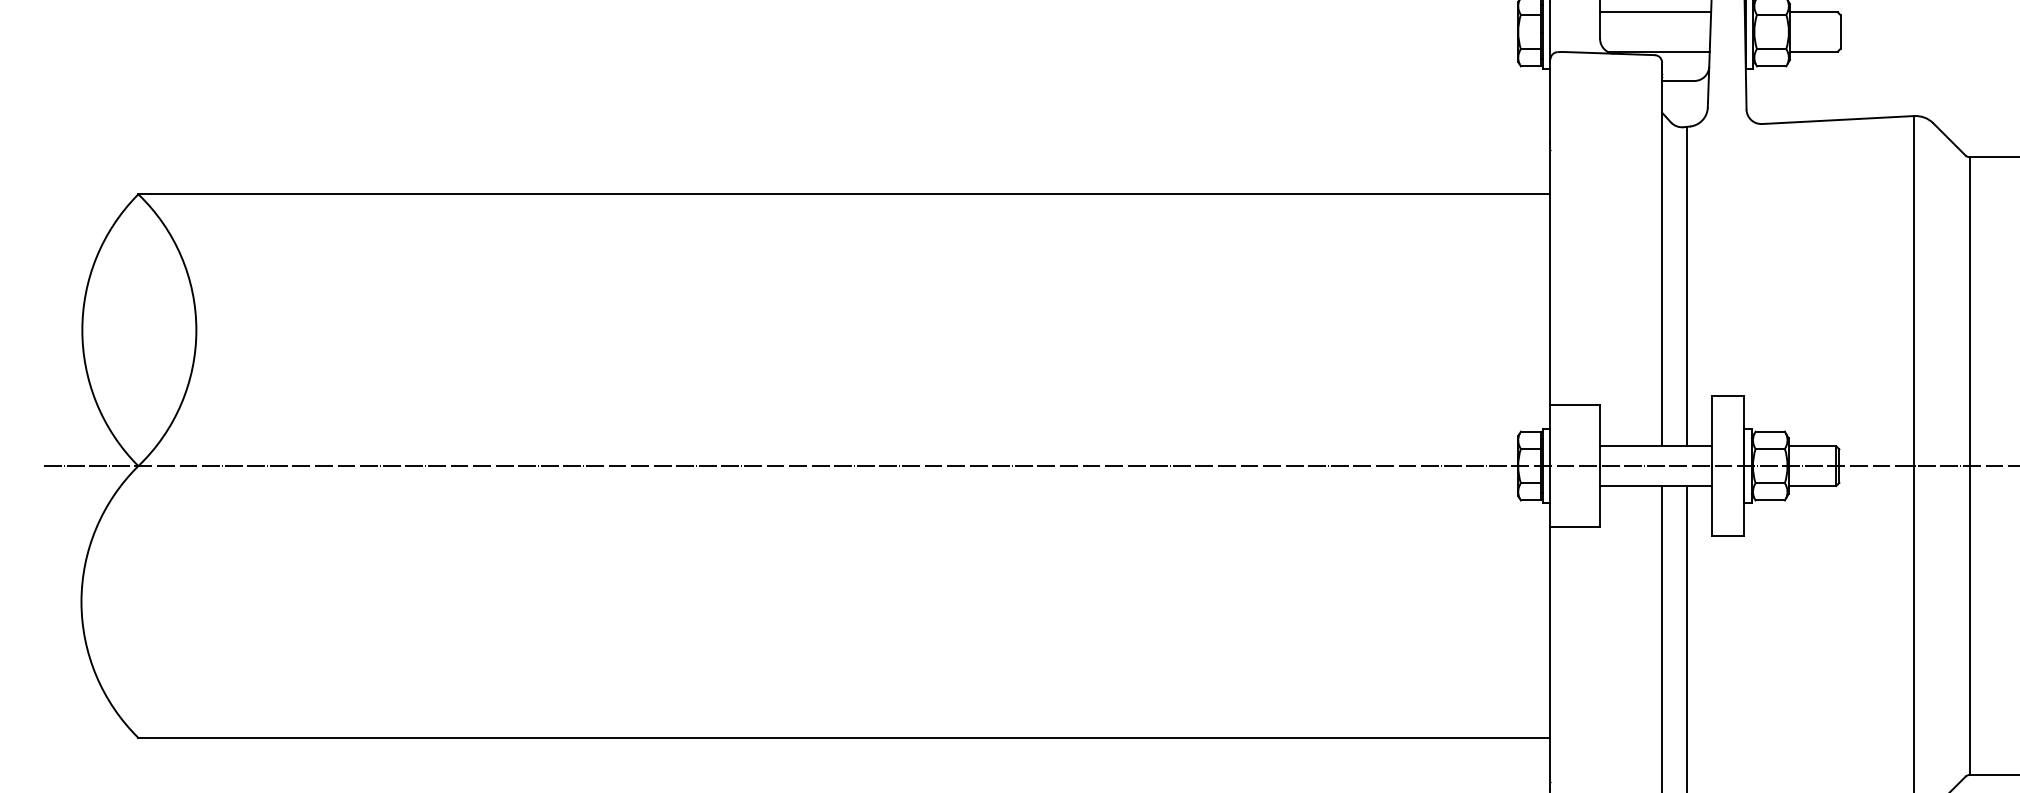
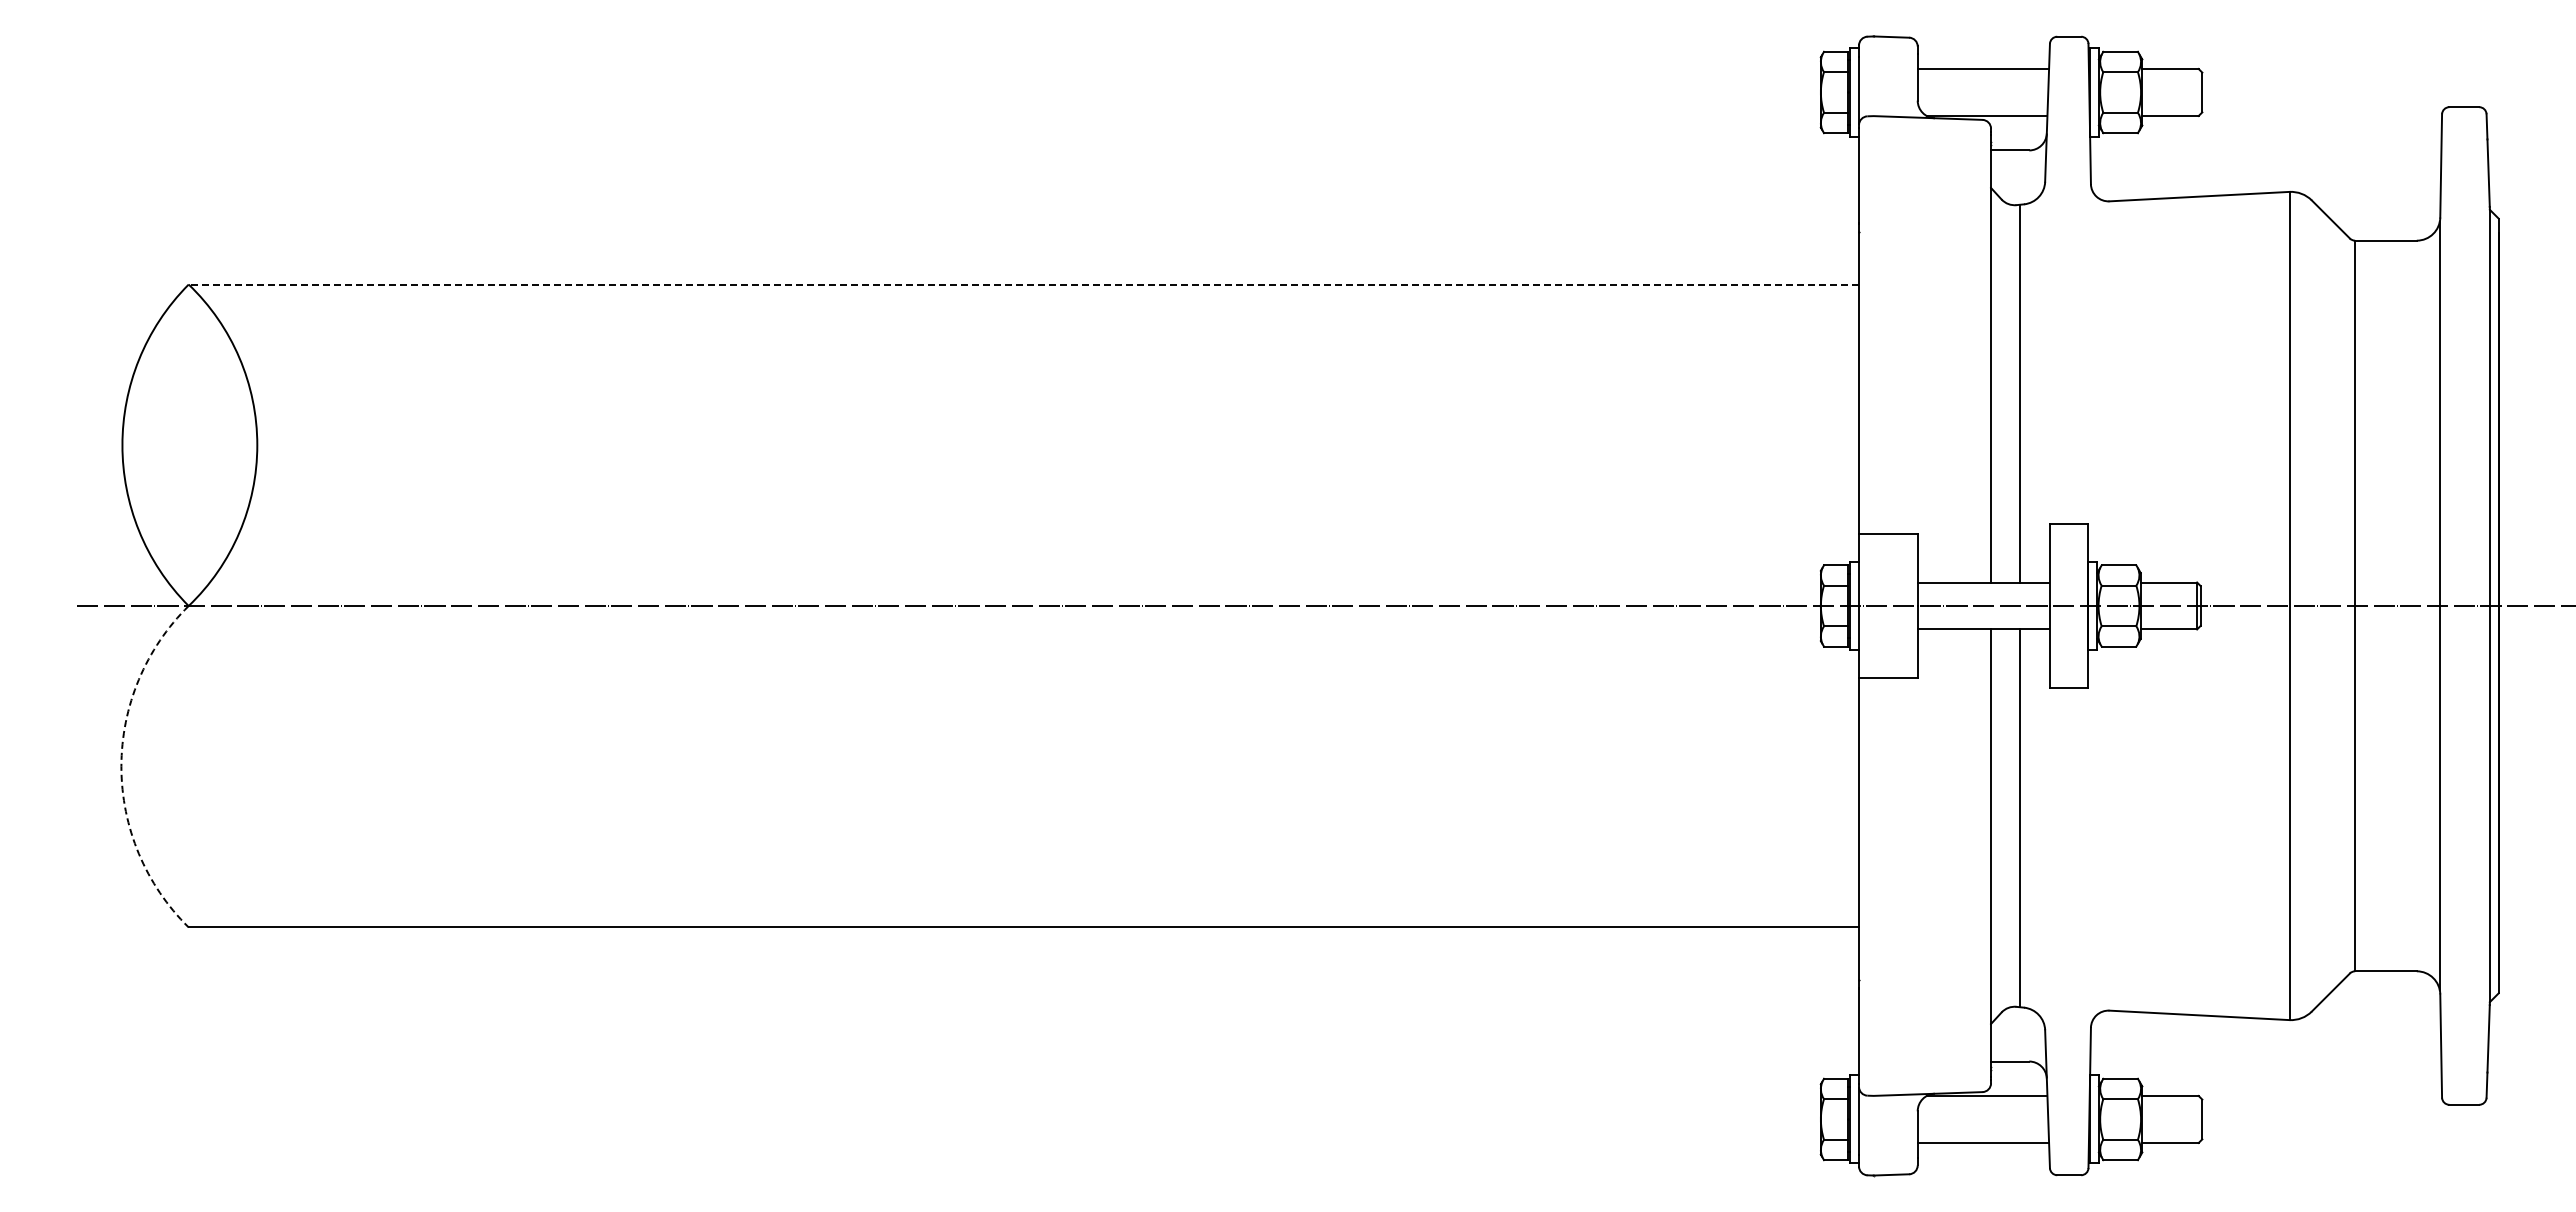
line: (844, 194) -> (1023, 284), solid -> dashed
arc: (81, 601) -> (121, 766), solid -> dashed

